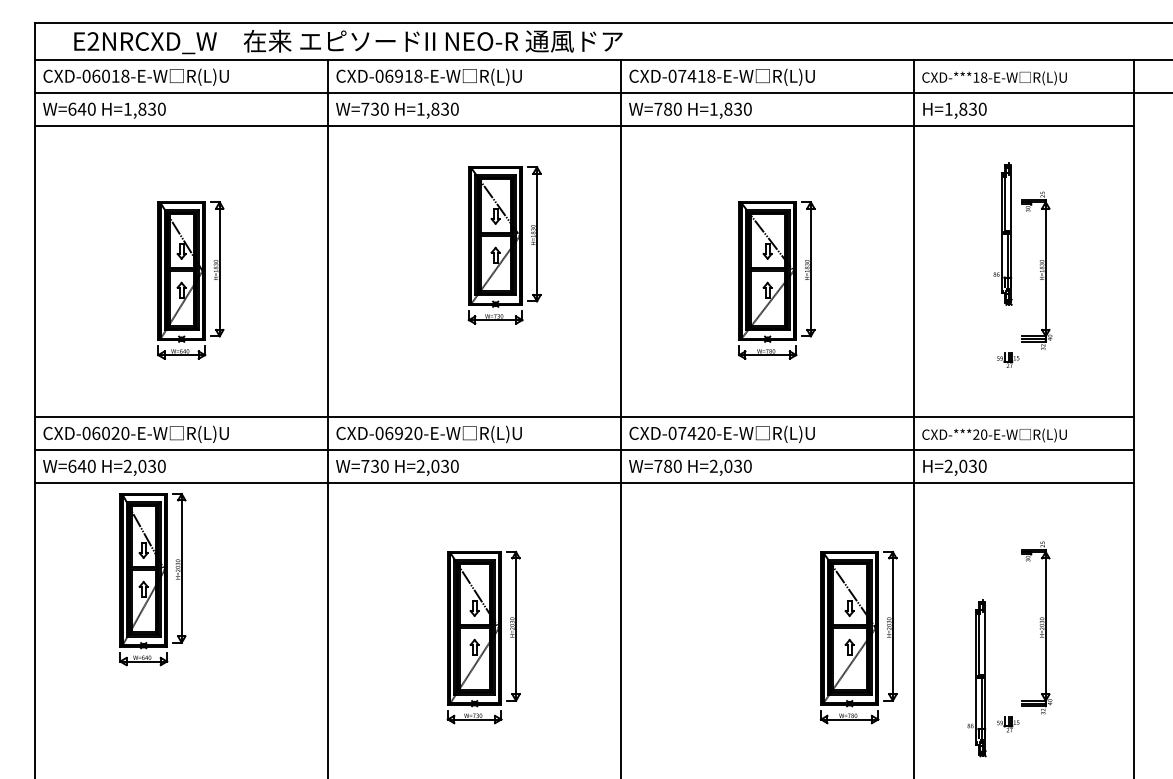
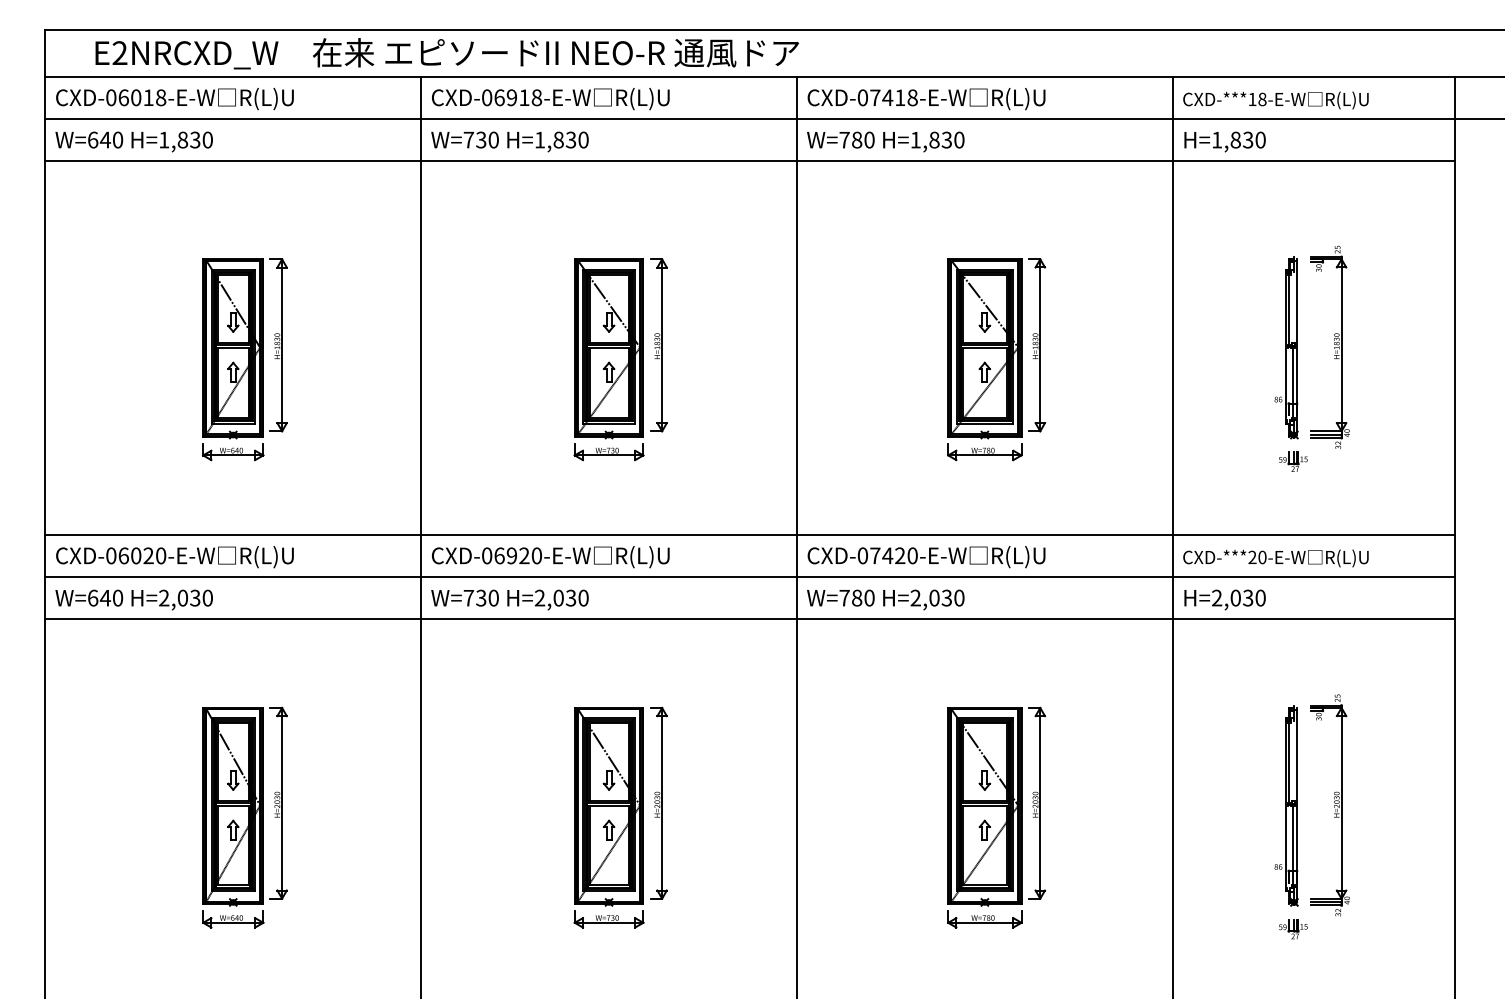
part: (1002, 233) -> (1286, 346), moved
part: (504, 245) -> (620, 359), moved
part: (152, 579) -> (244, 817), moved
part: (858, 637) -> (996, 817), moved
part: (976, 678) -> (1286, 806), moved

